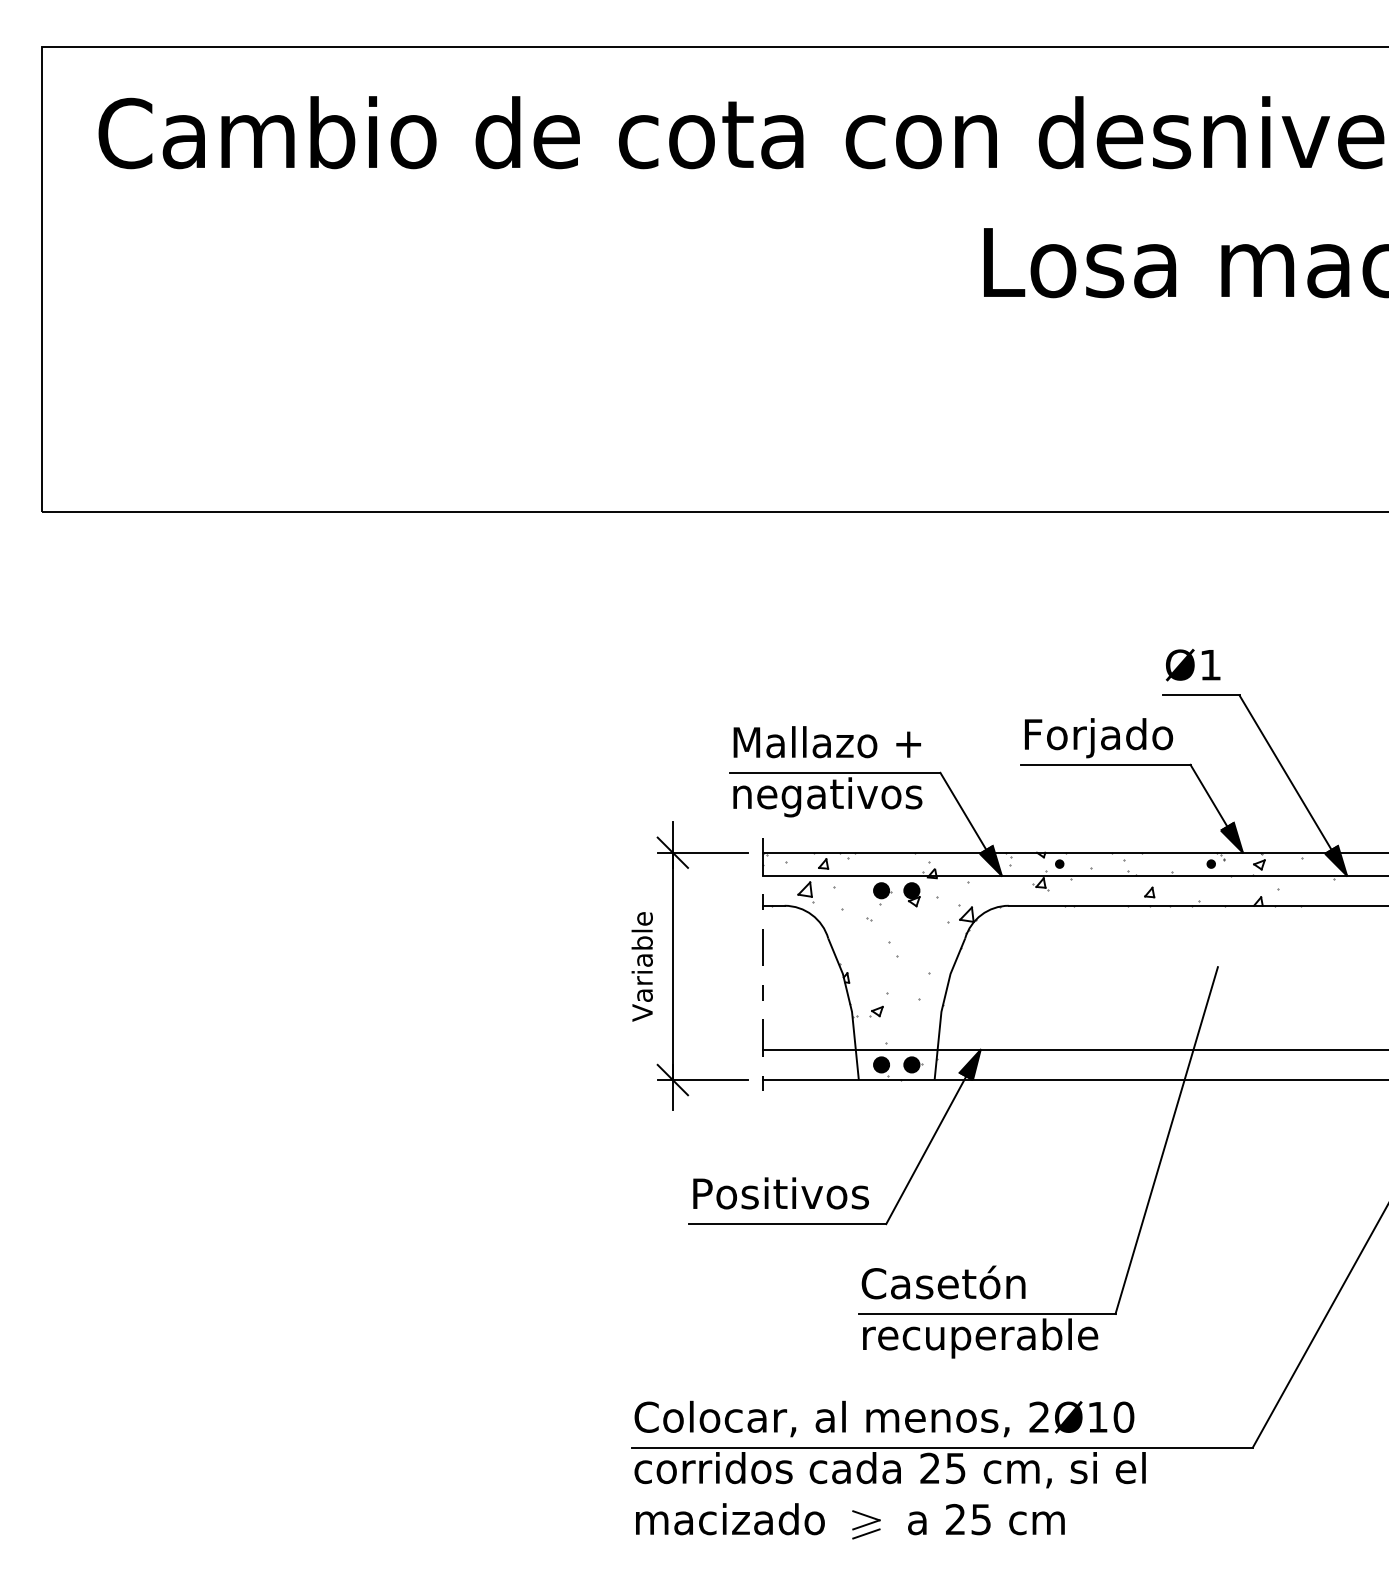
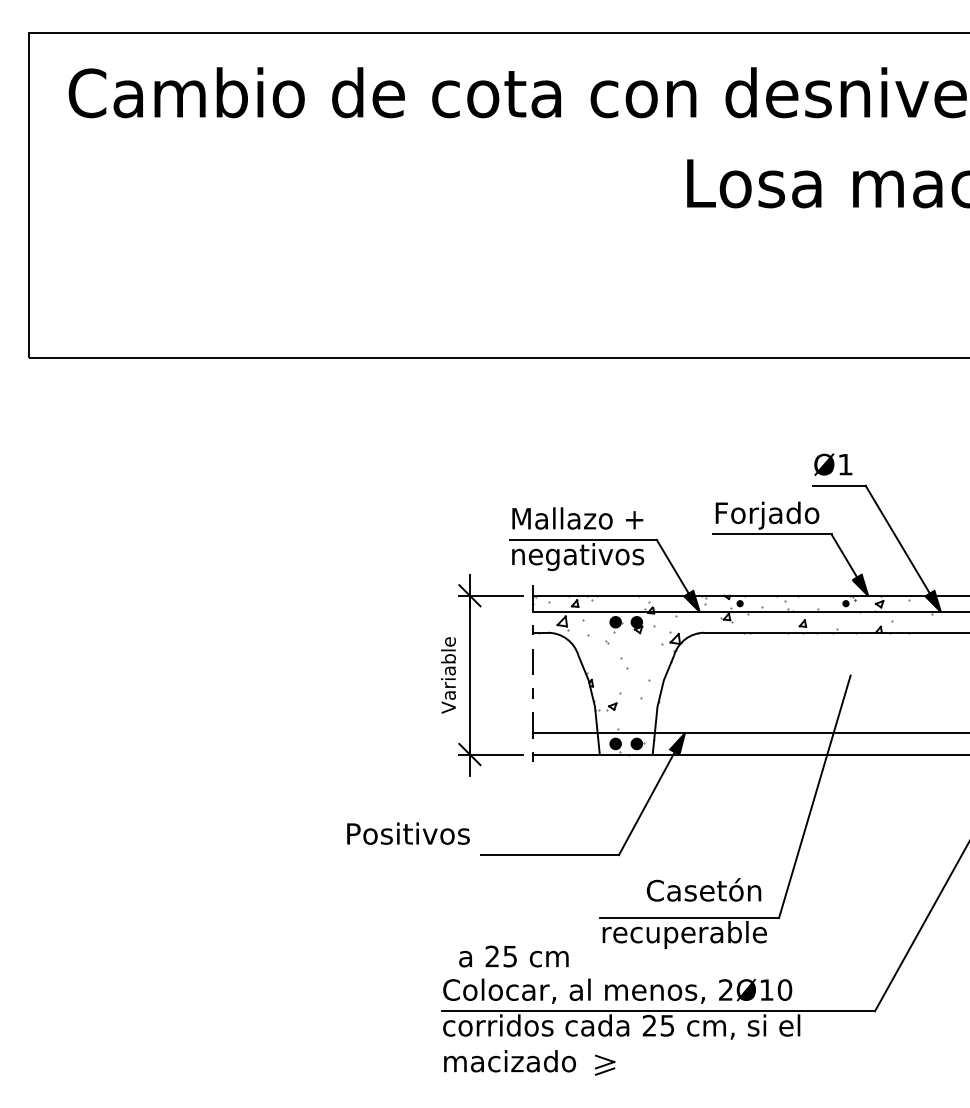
text: (781, 1193) -> (408, 833), moved
text: (942, 1281) -> (703, 889), moved
text: (985, 1519) -> (513, 956), moved

